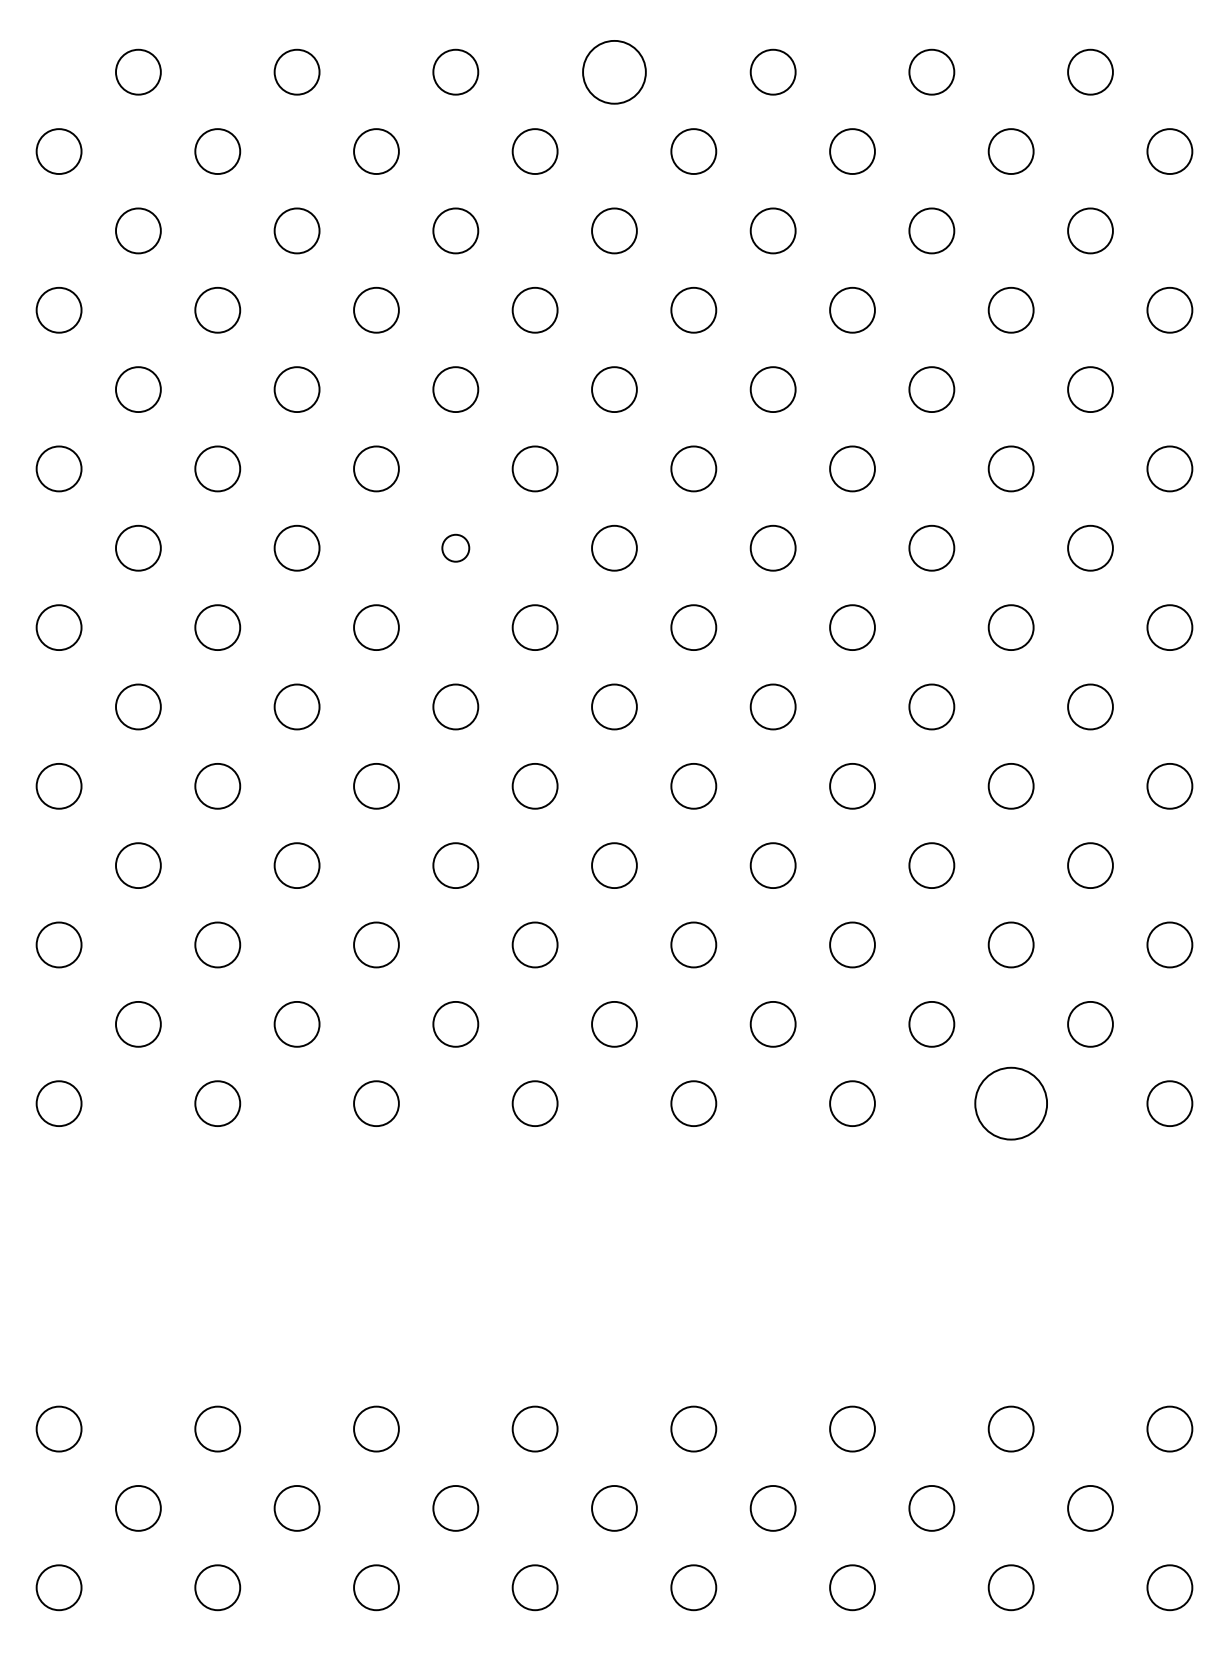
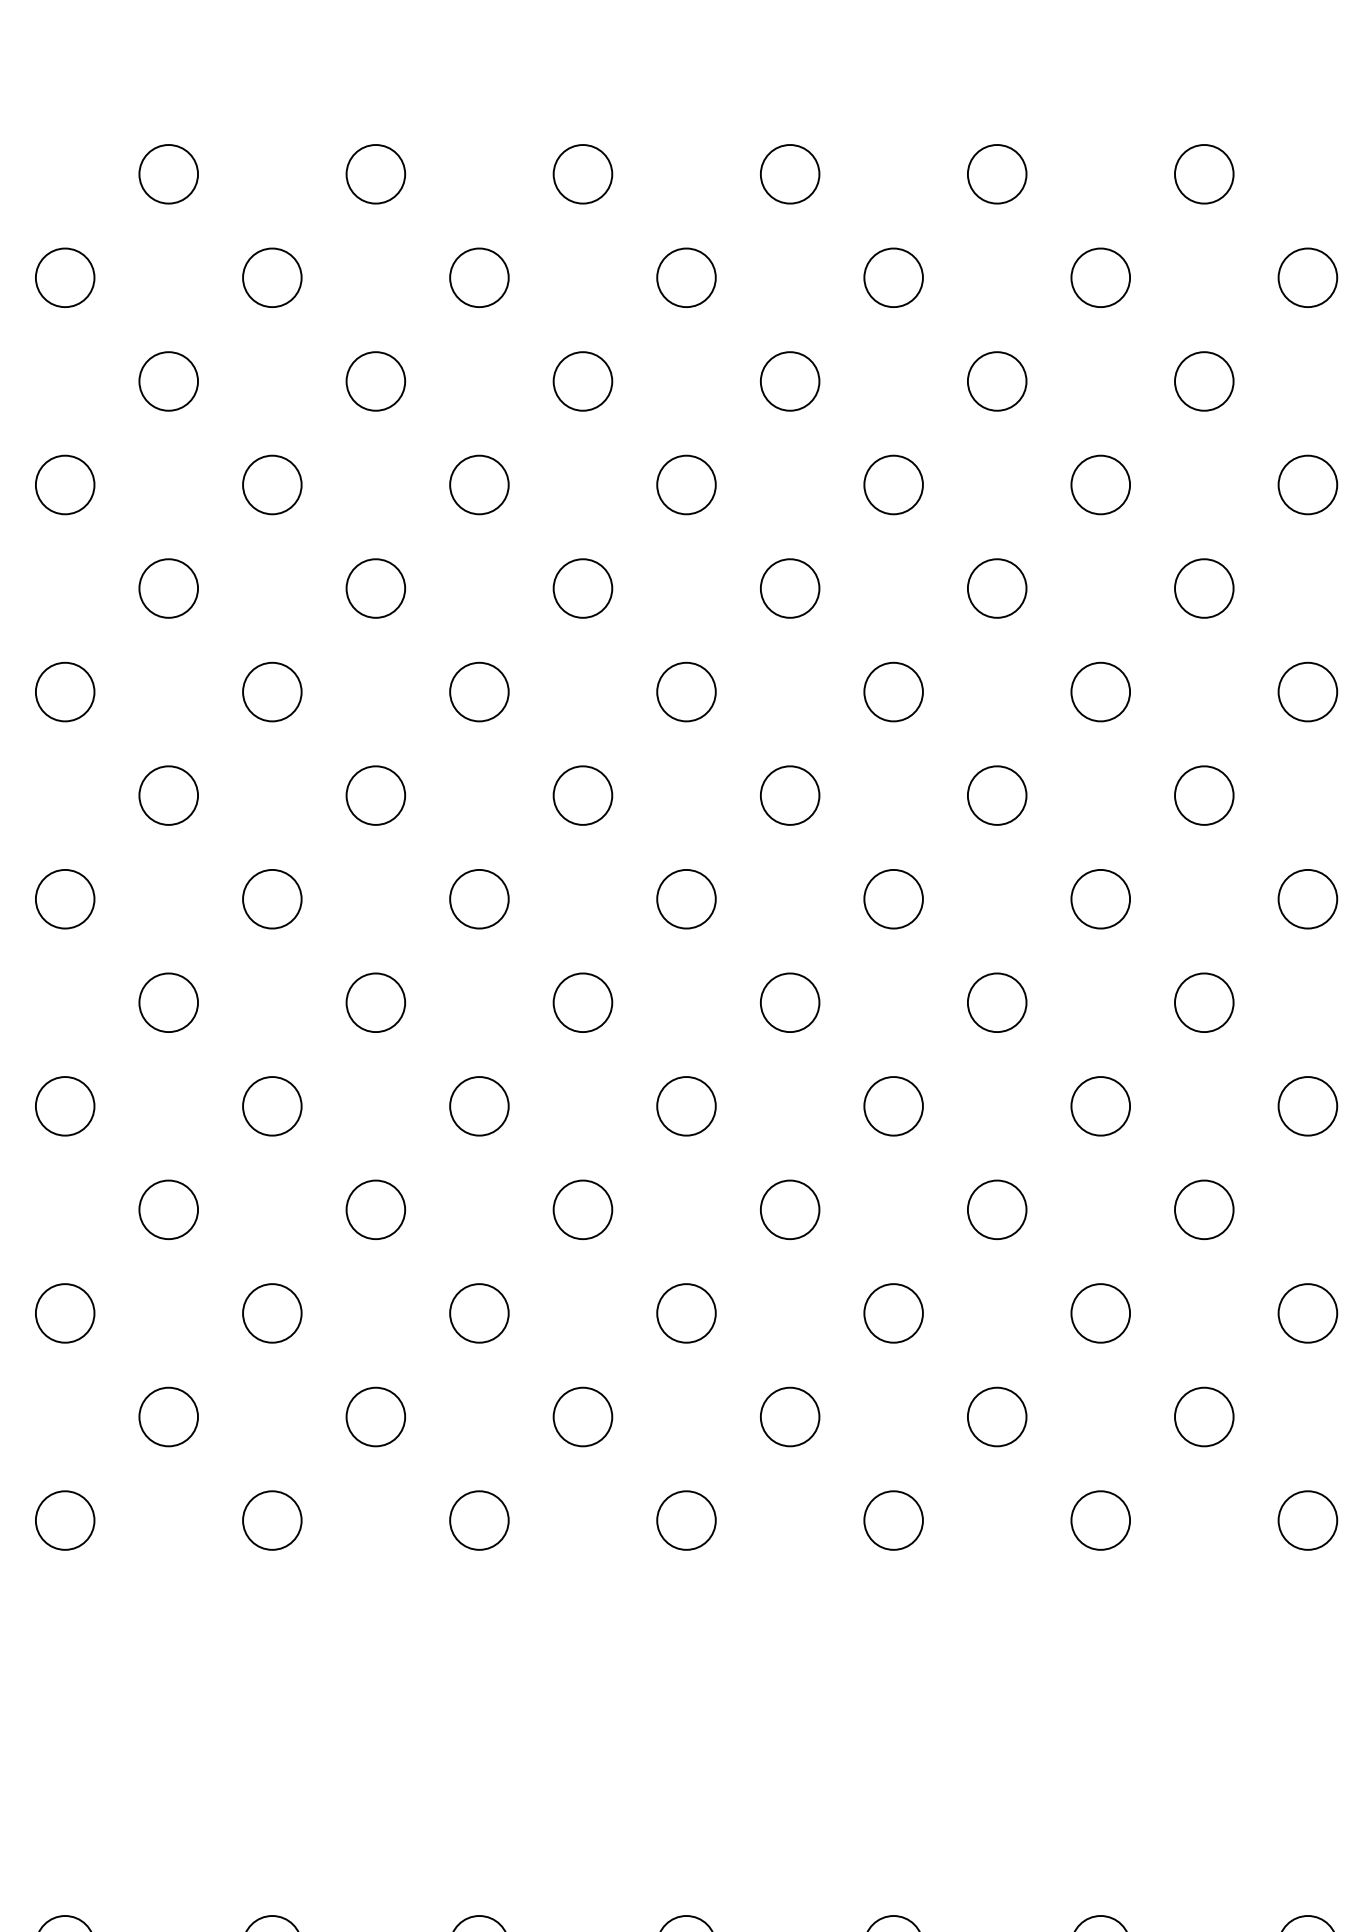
circle: (614, 71) -> (583, 173), size x0.71
circle: (455, 547) -> (375, 794), size x1.67
circle: (1010, 1103) -> (1099, 1520), size x0.62

